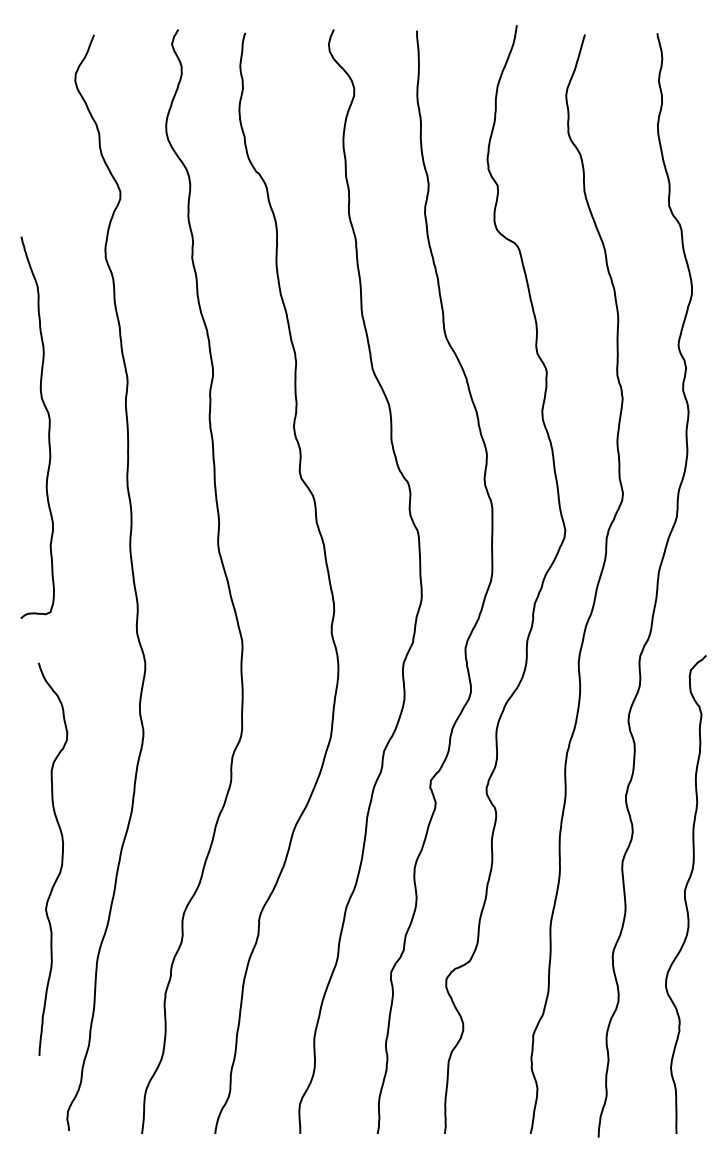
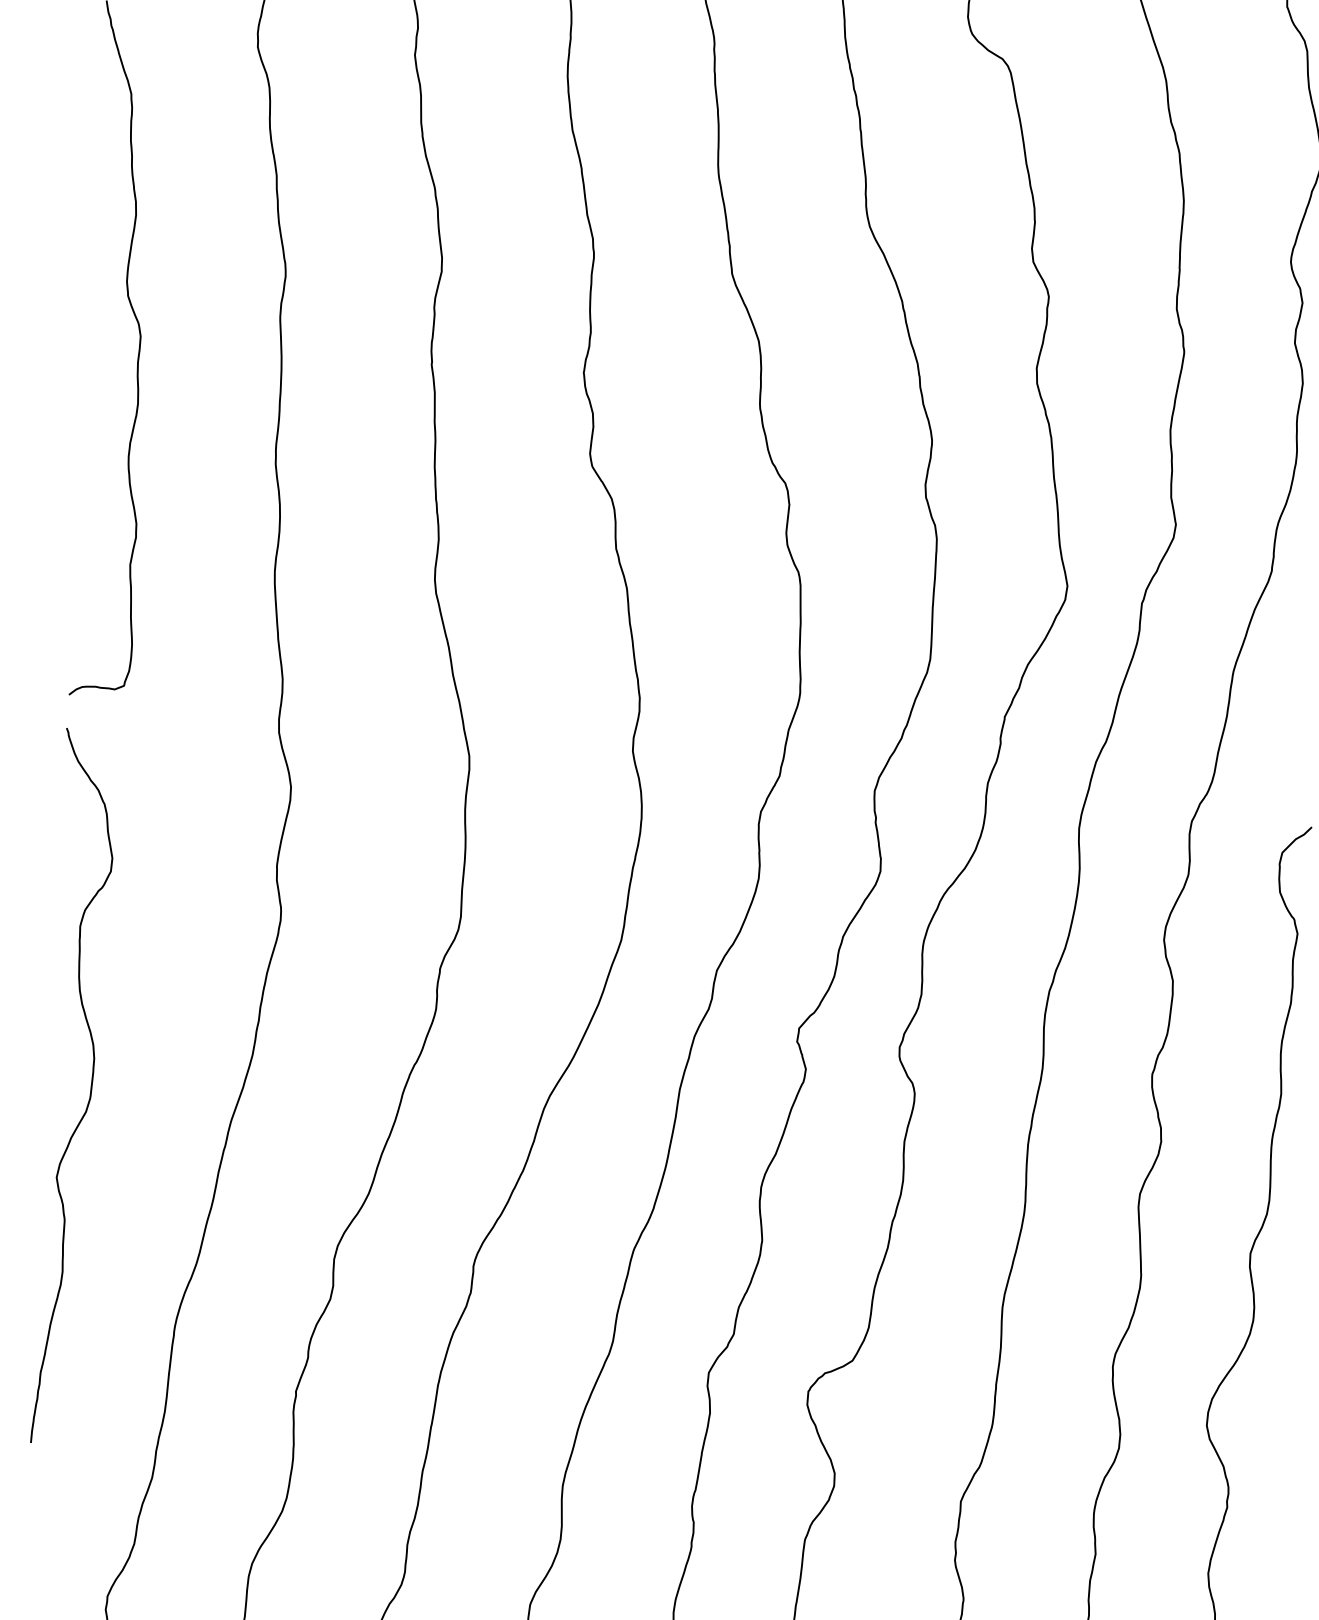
curve: (61, 858) -> (89, 1086), moved

